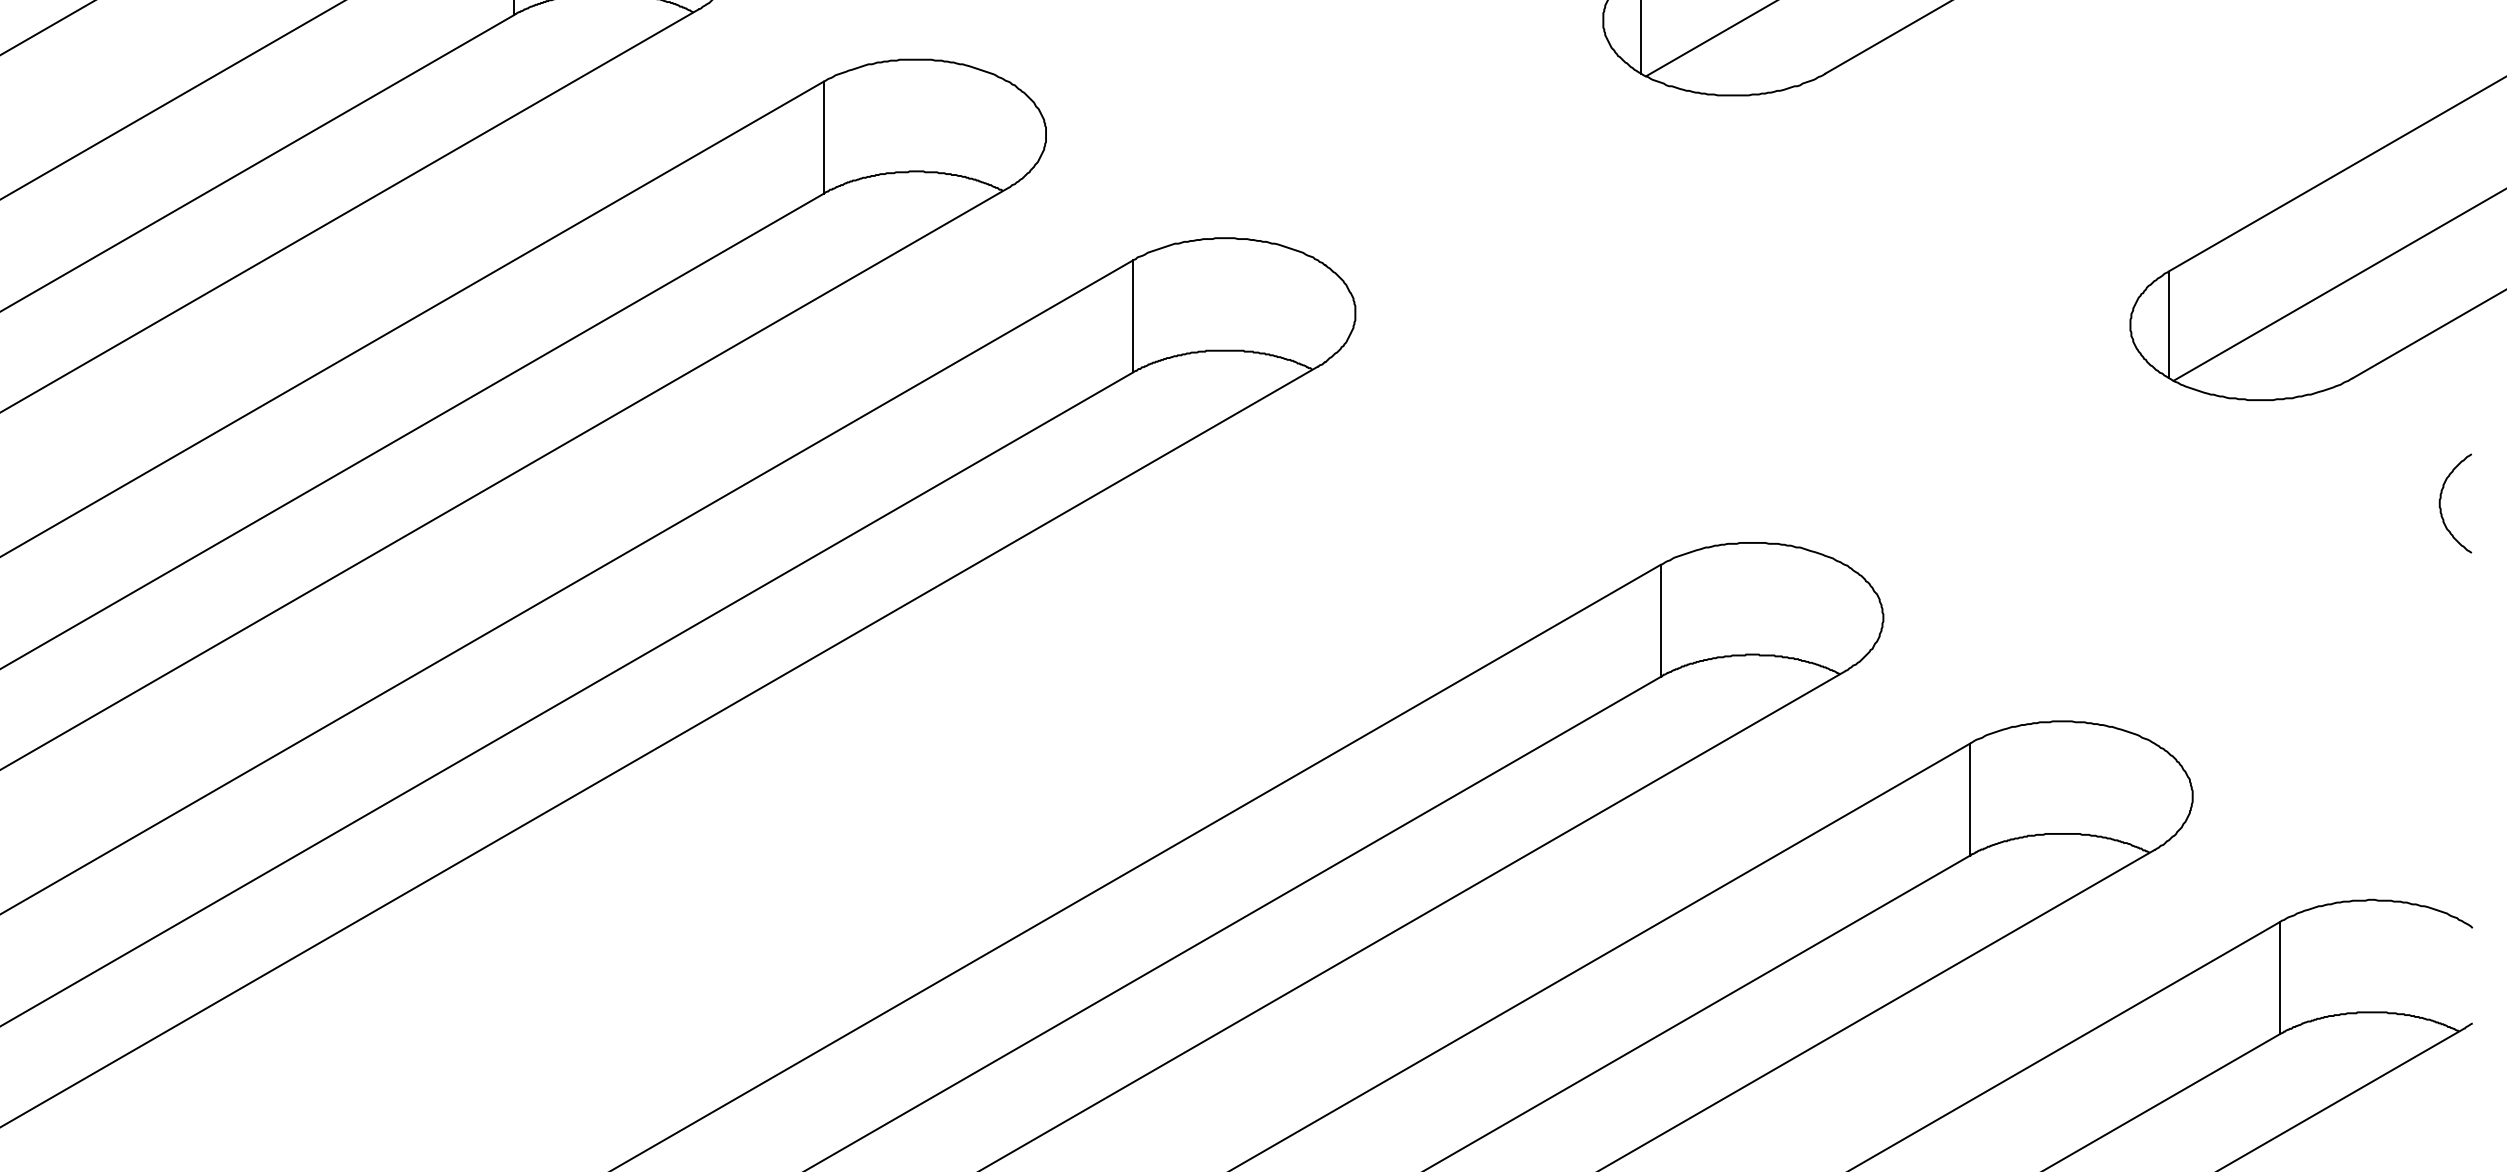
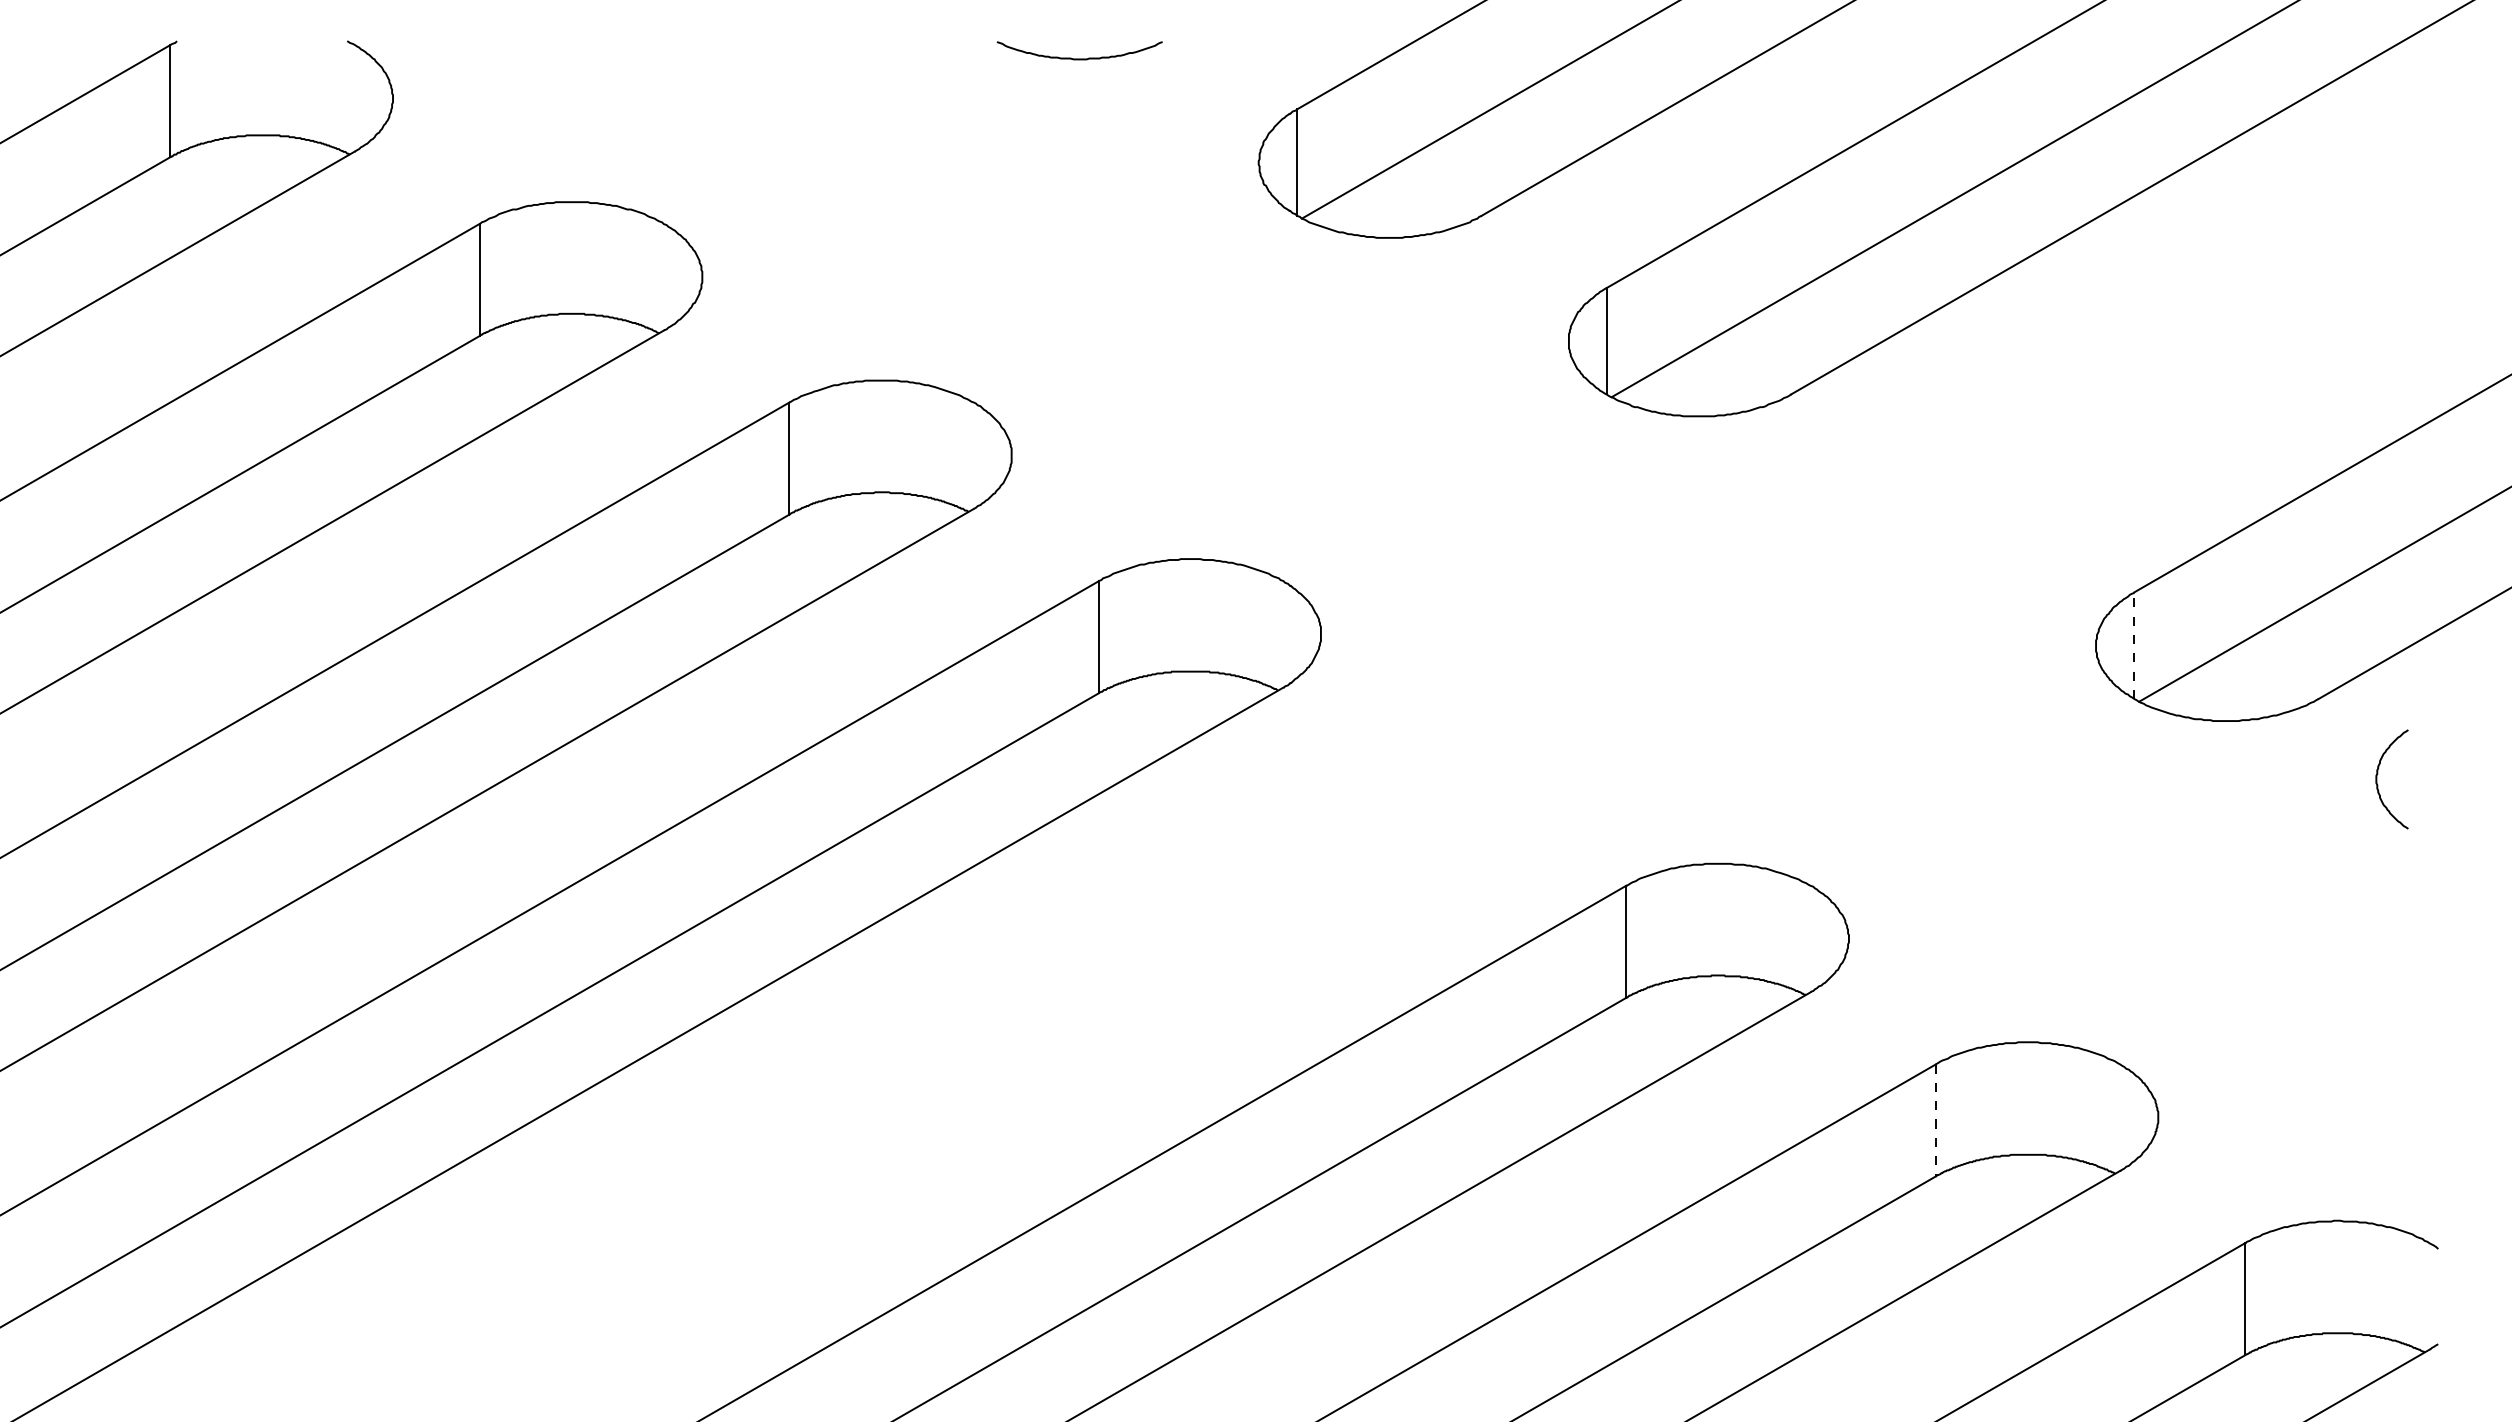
line: (2168, 324) -> (2134, 645), solid -> dashed
curve: (2441, 508) -> (2378, 784), moved
line: (1969, 800) -> (1935, 1121), solid -> dashed

